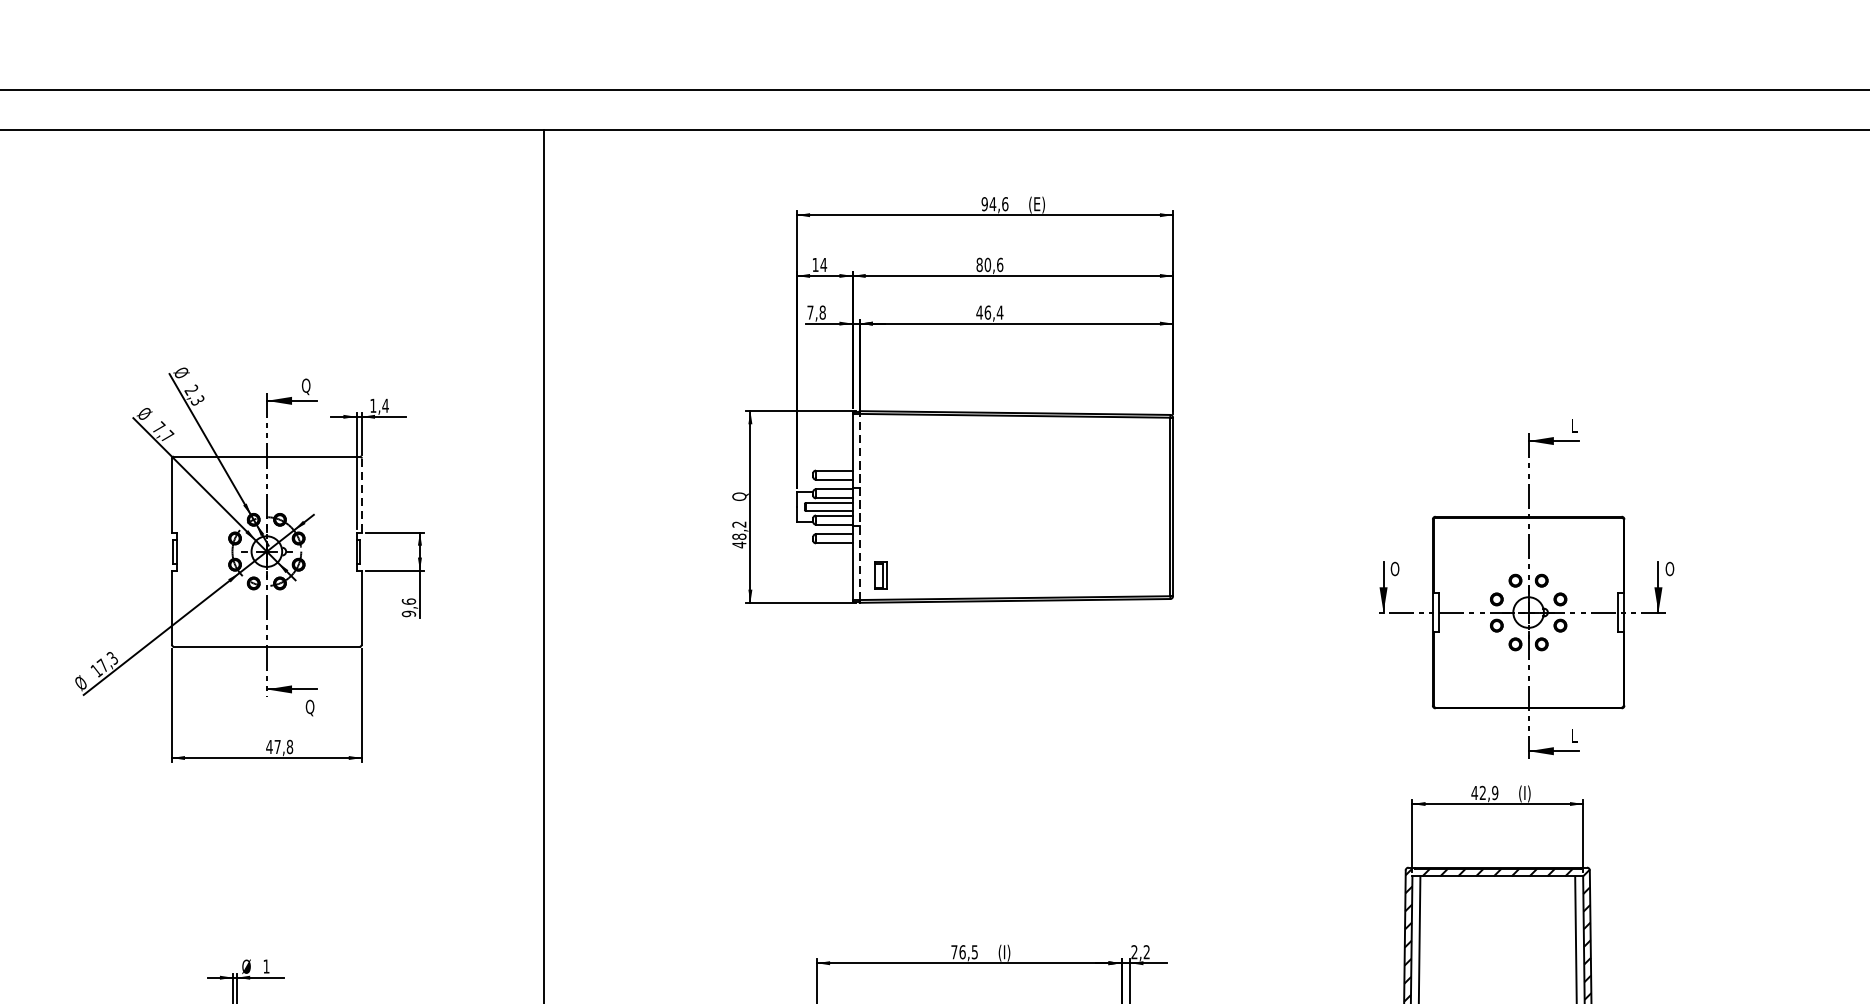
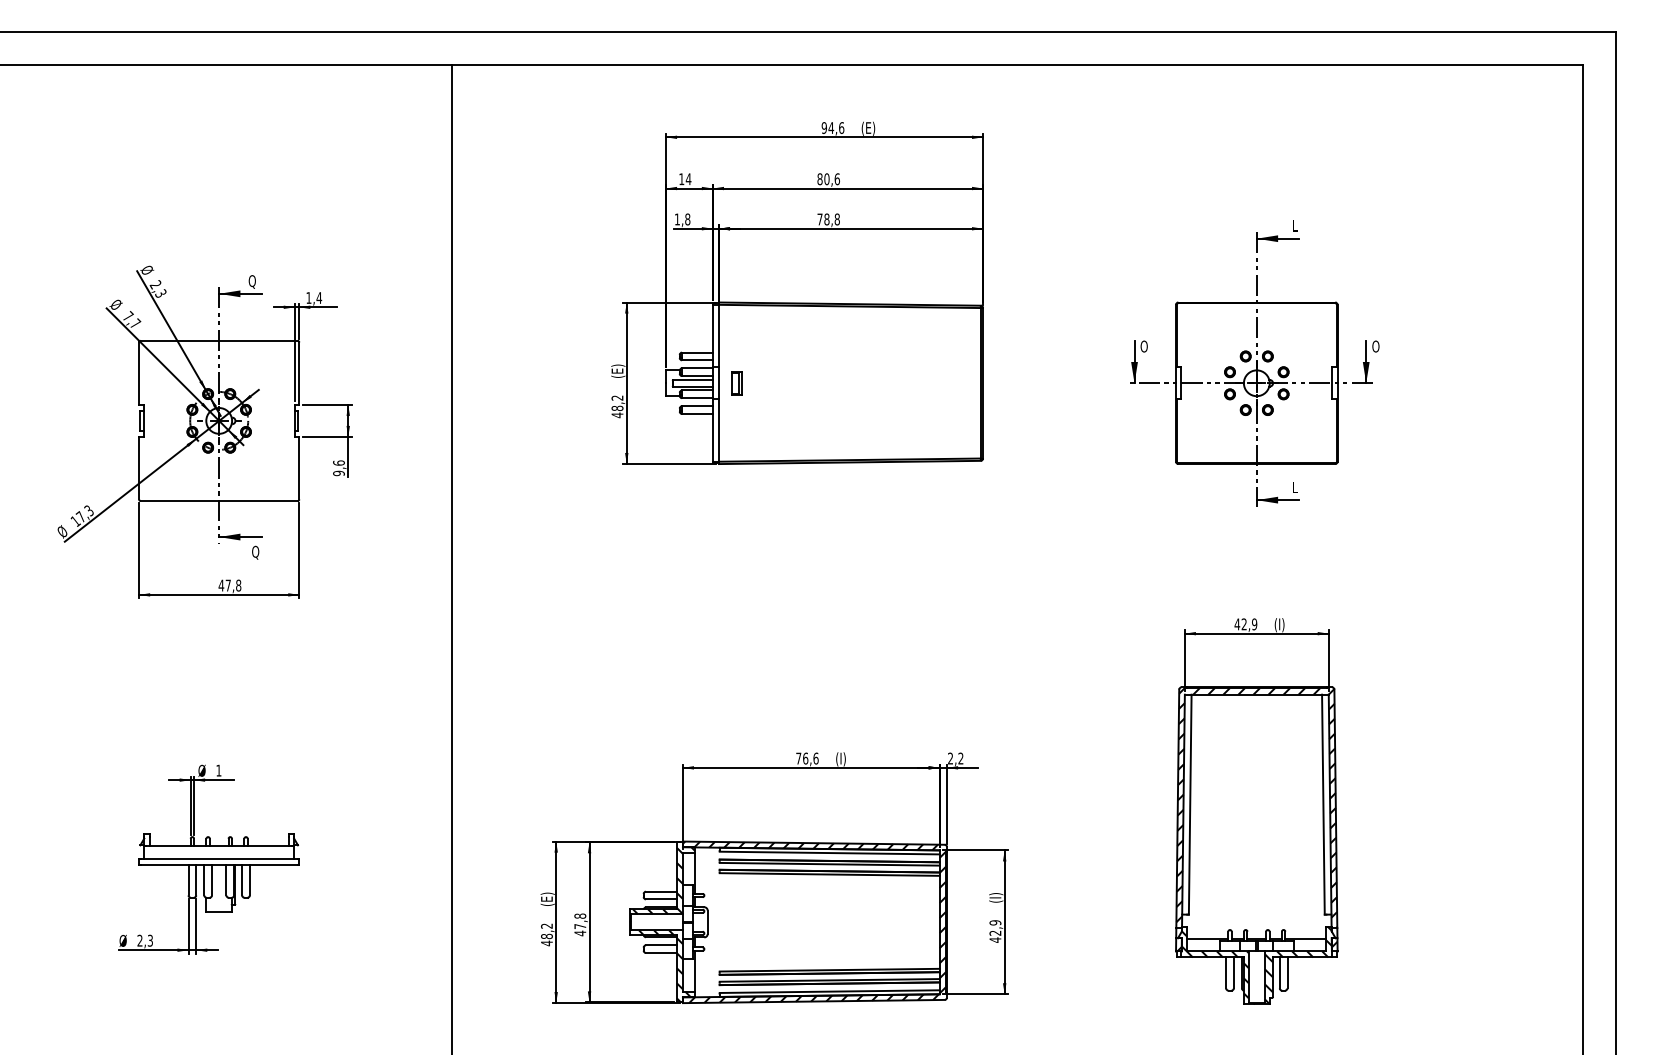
text: (809, 312) -> (676, 219), 7,8 -> 1,8
text: (989, 312) -> (828, 219), 46,4 -> 78,8
text: (740, 492) -> (618, 371), Q -> (E)
line: (362, 495) -> (299, 373), dashed -> solid
line: (859, 506) -> (718, 382), dashed -> solid
part: (880, 576) -> (736, 383), moved
part: (1525, 589) -> (1254, 363), moved
text: (974, 952) -> (815, 758), 76,5 -> 76,6

